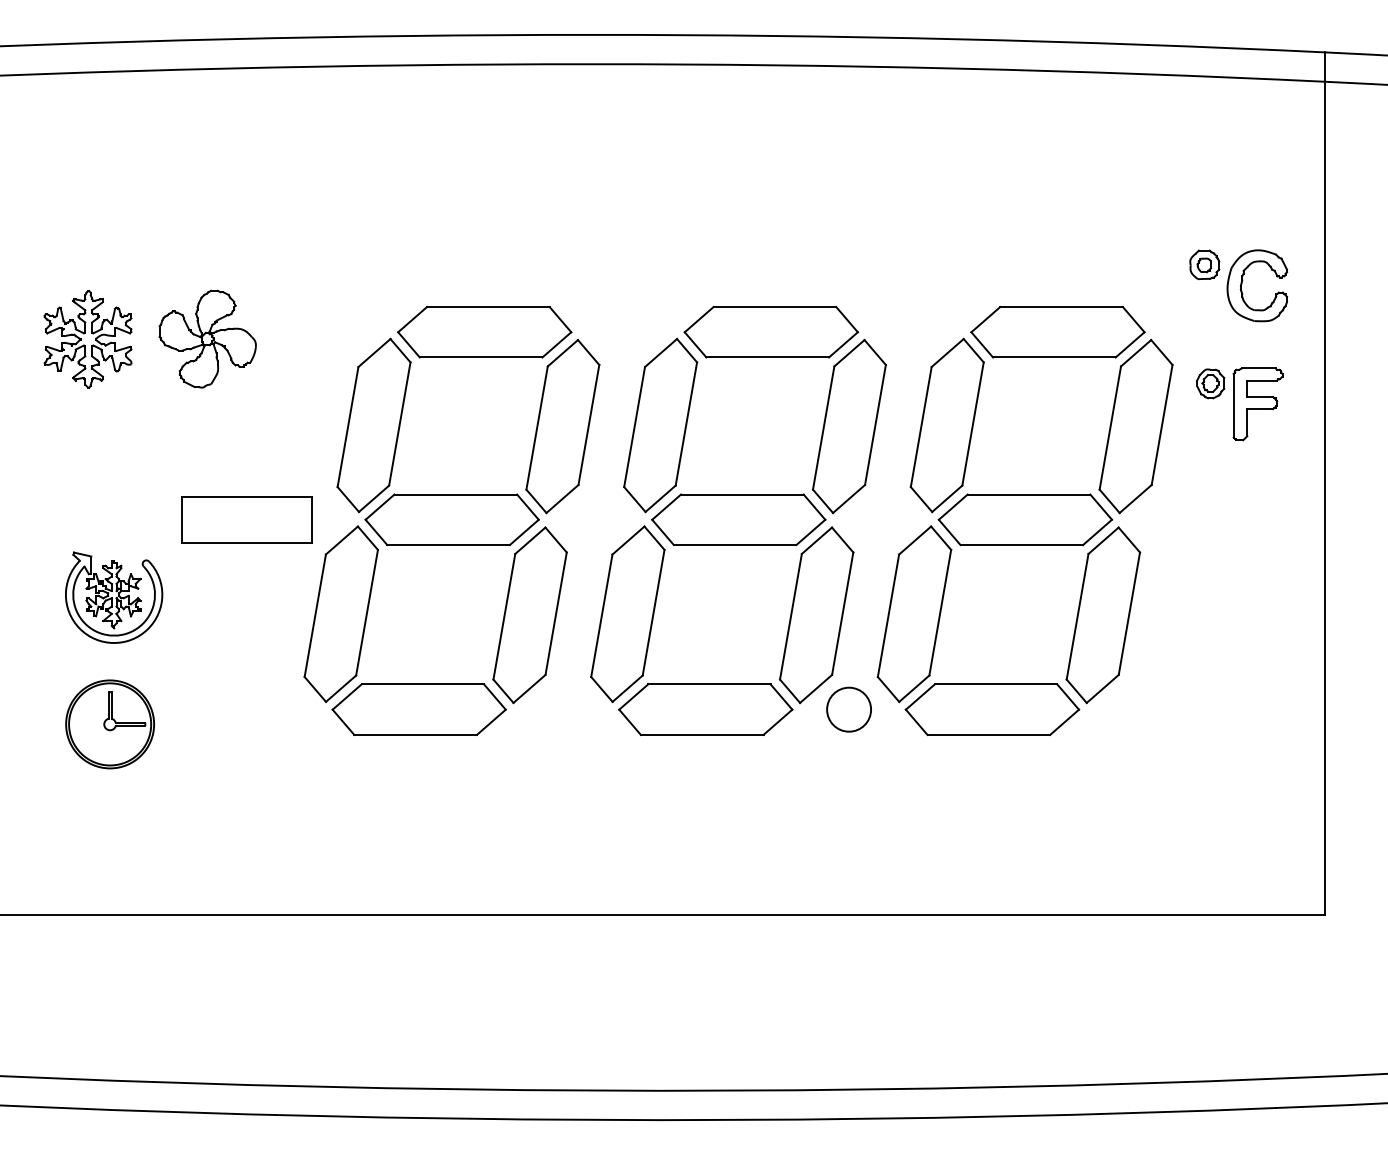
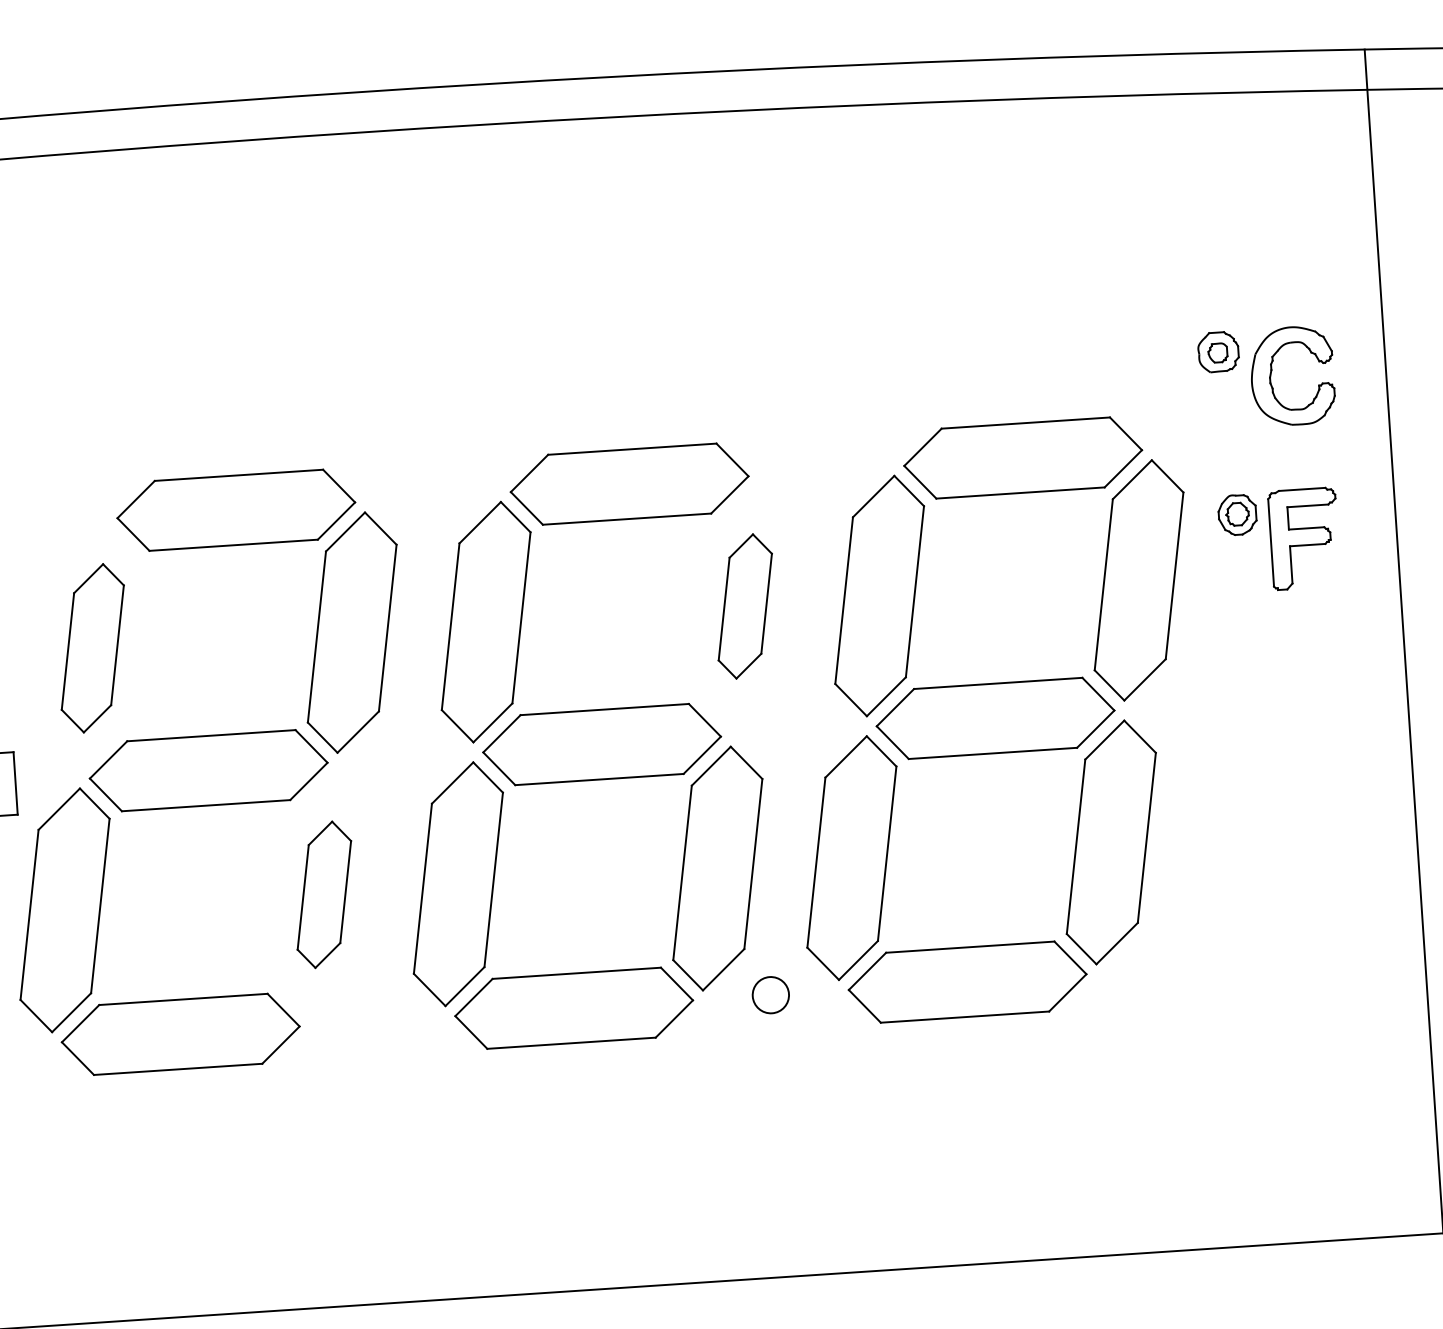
part: (373, 425) -> (92, 648), size x0.7
part: (848, 426) -> (744, 606), size x0.6
part: (529, 615) -> (323, 895), size x0.6
circle: (849, 709) -> (771, 994), size x0.6

